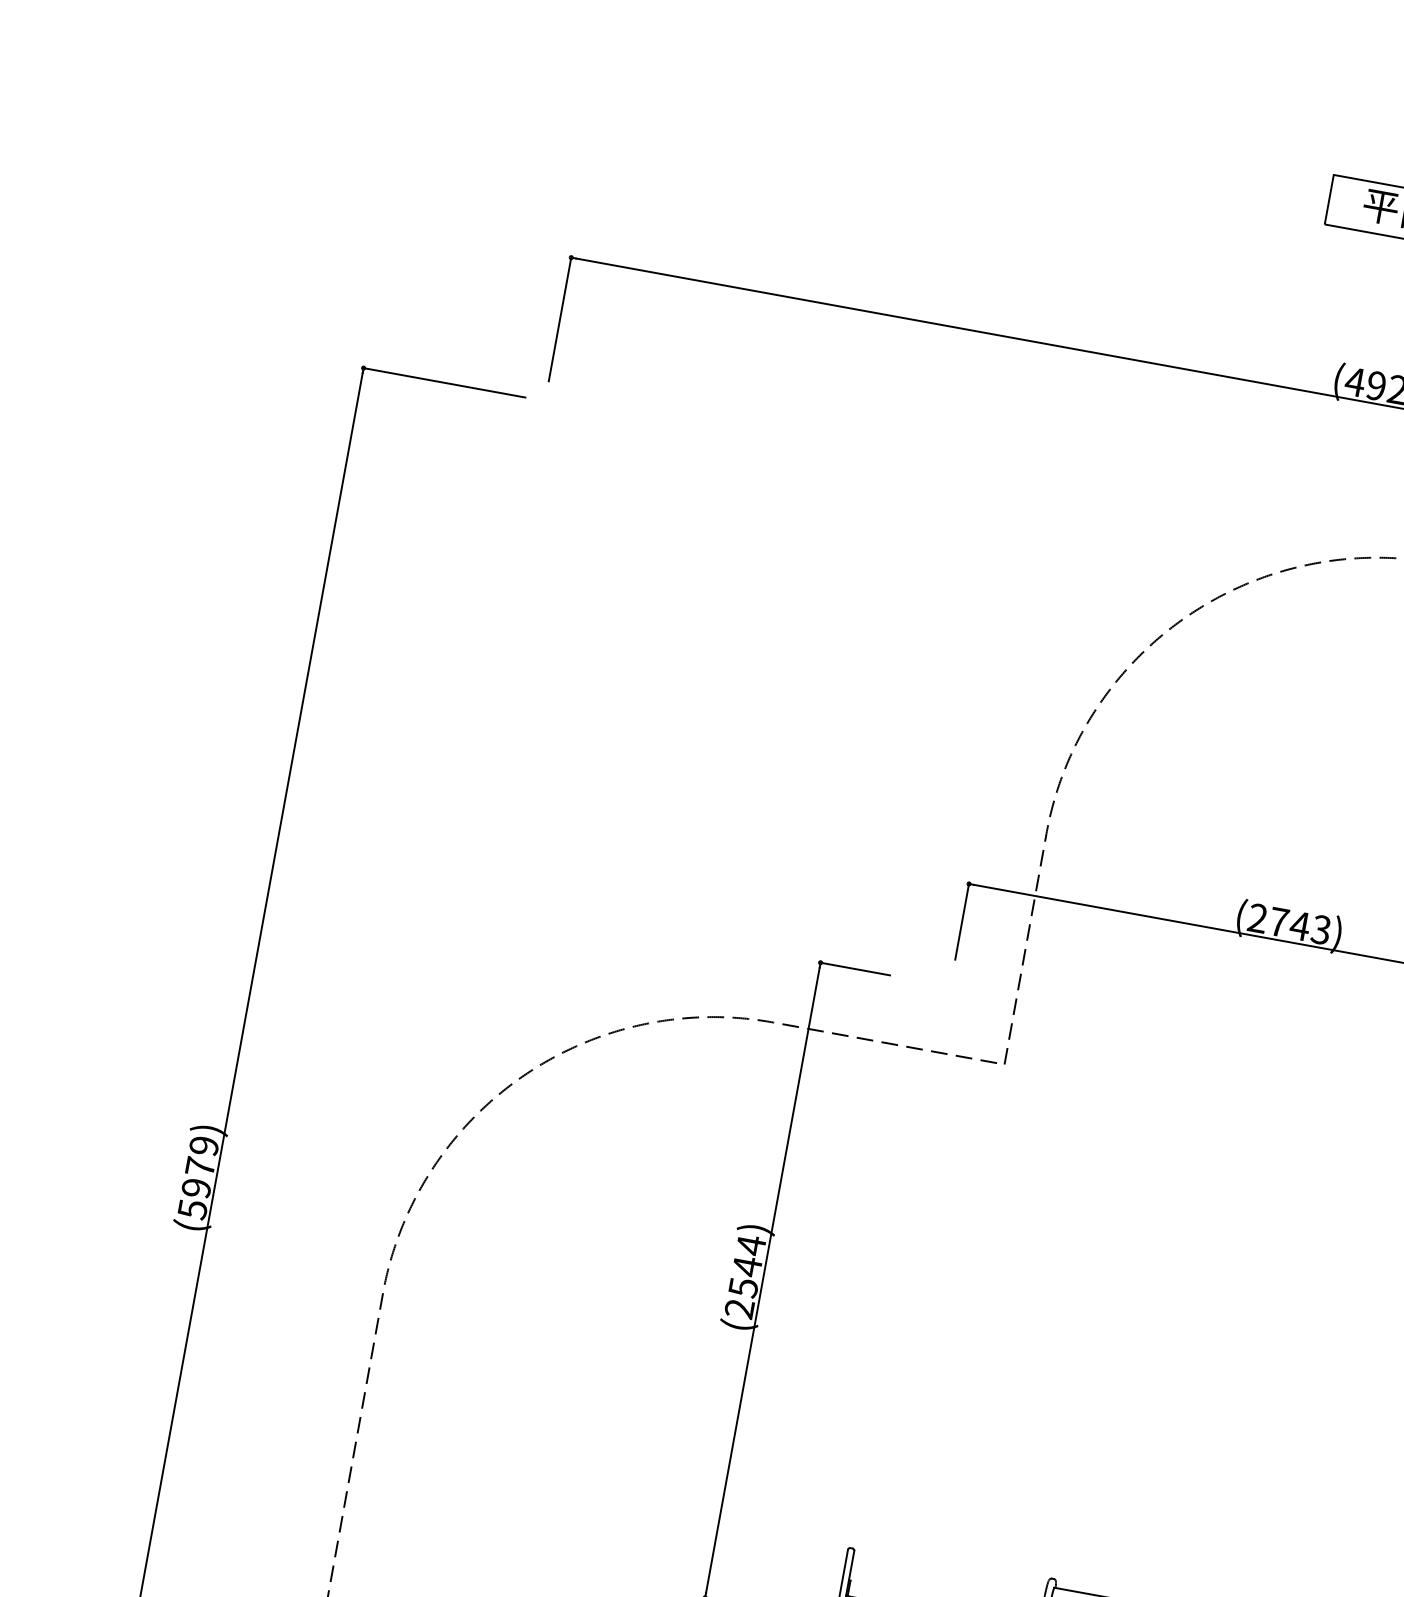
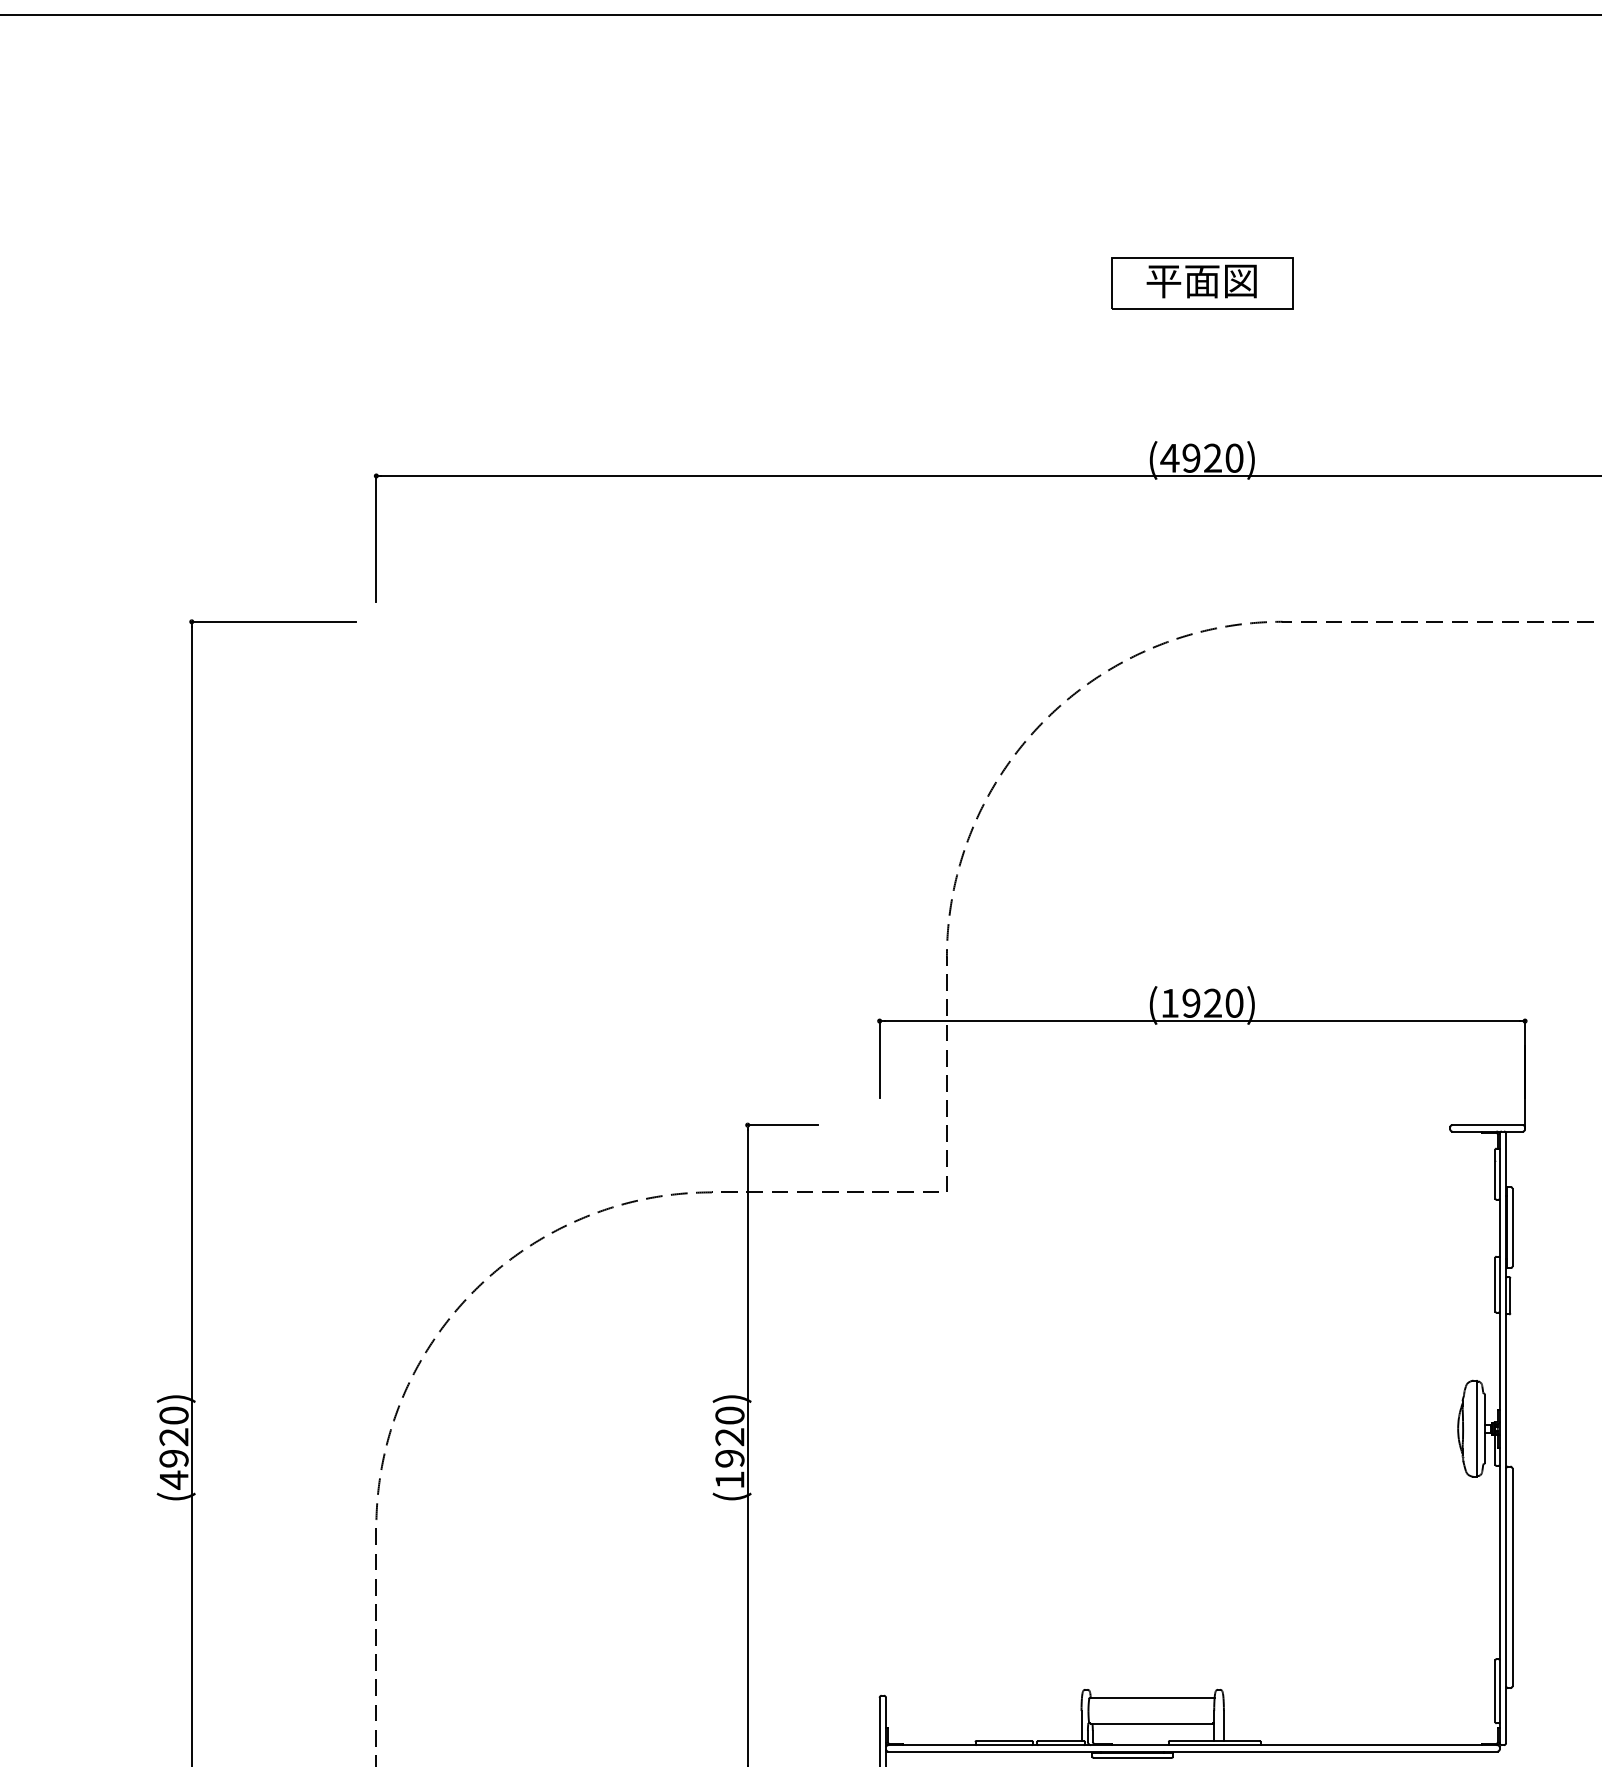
text: (1289, 923) -> (1202, 1002), (2743) -> (1920)
text: (197, 1177) -> (173, 1447), (5979) -> (4920)
text: (745, 1276) -> (729, 1447), (2544) -> (1920)

